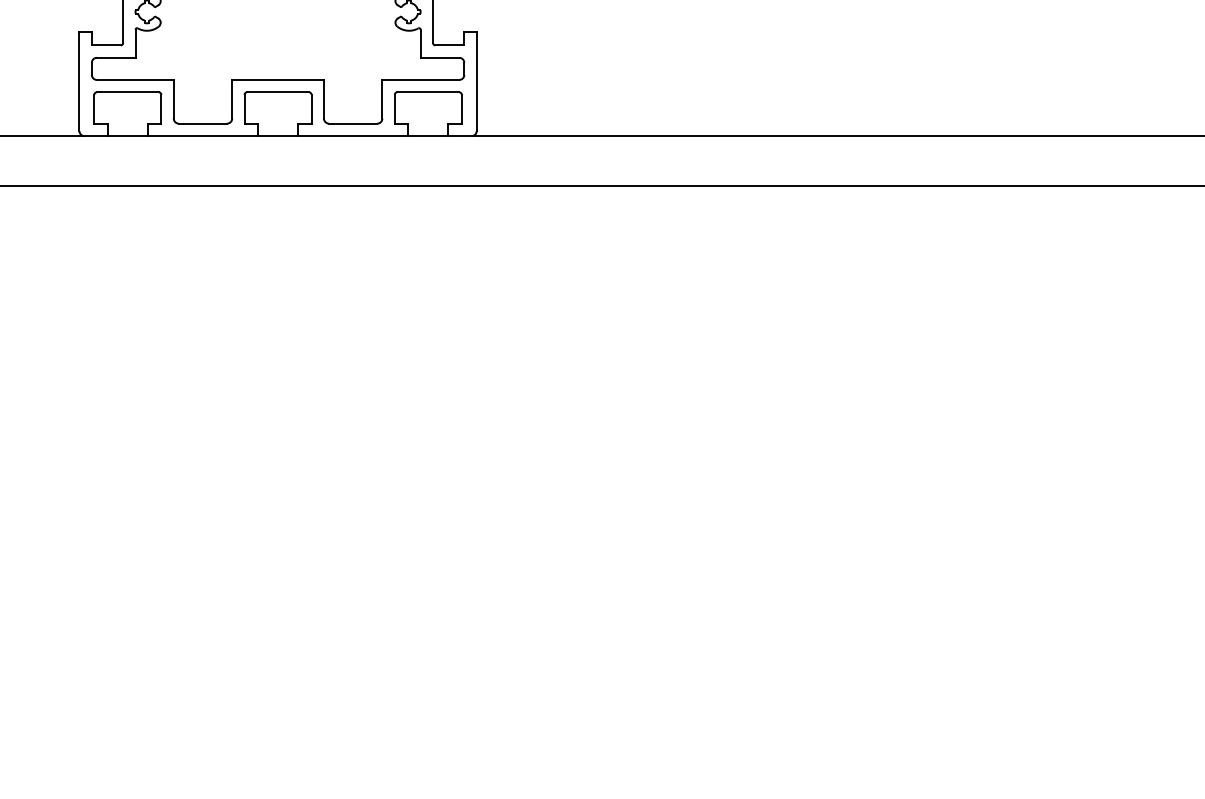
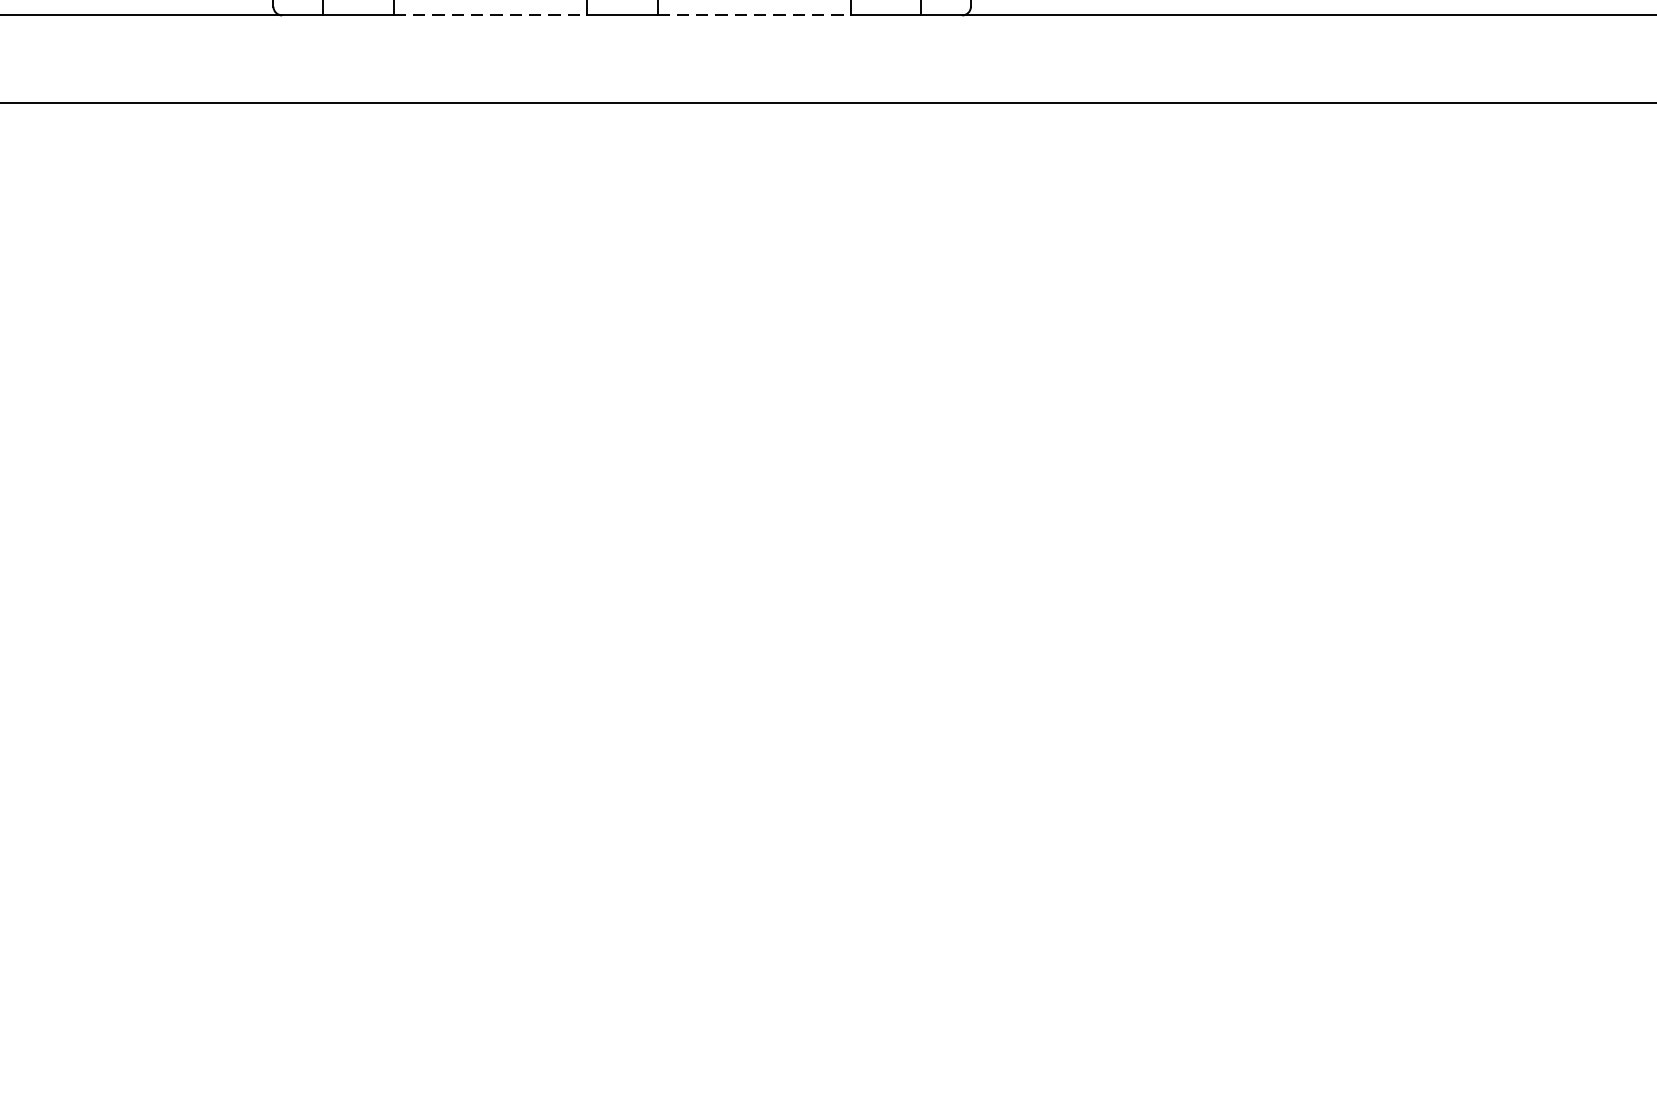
line: (202, 136) -> (489, 16), solid -> dashed
line: (353, 136) -> (754, 16), solid -> dashed

